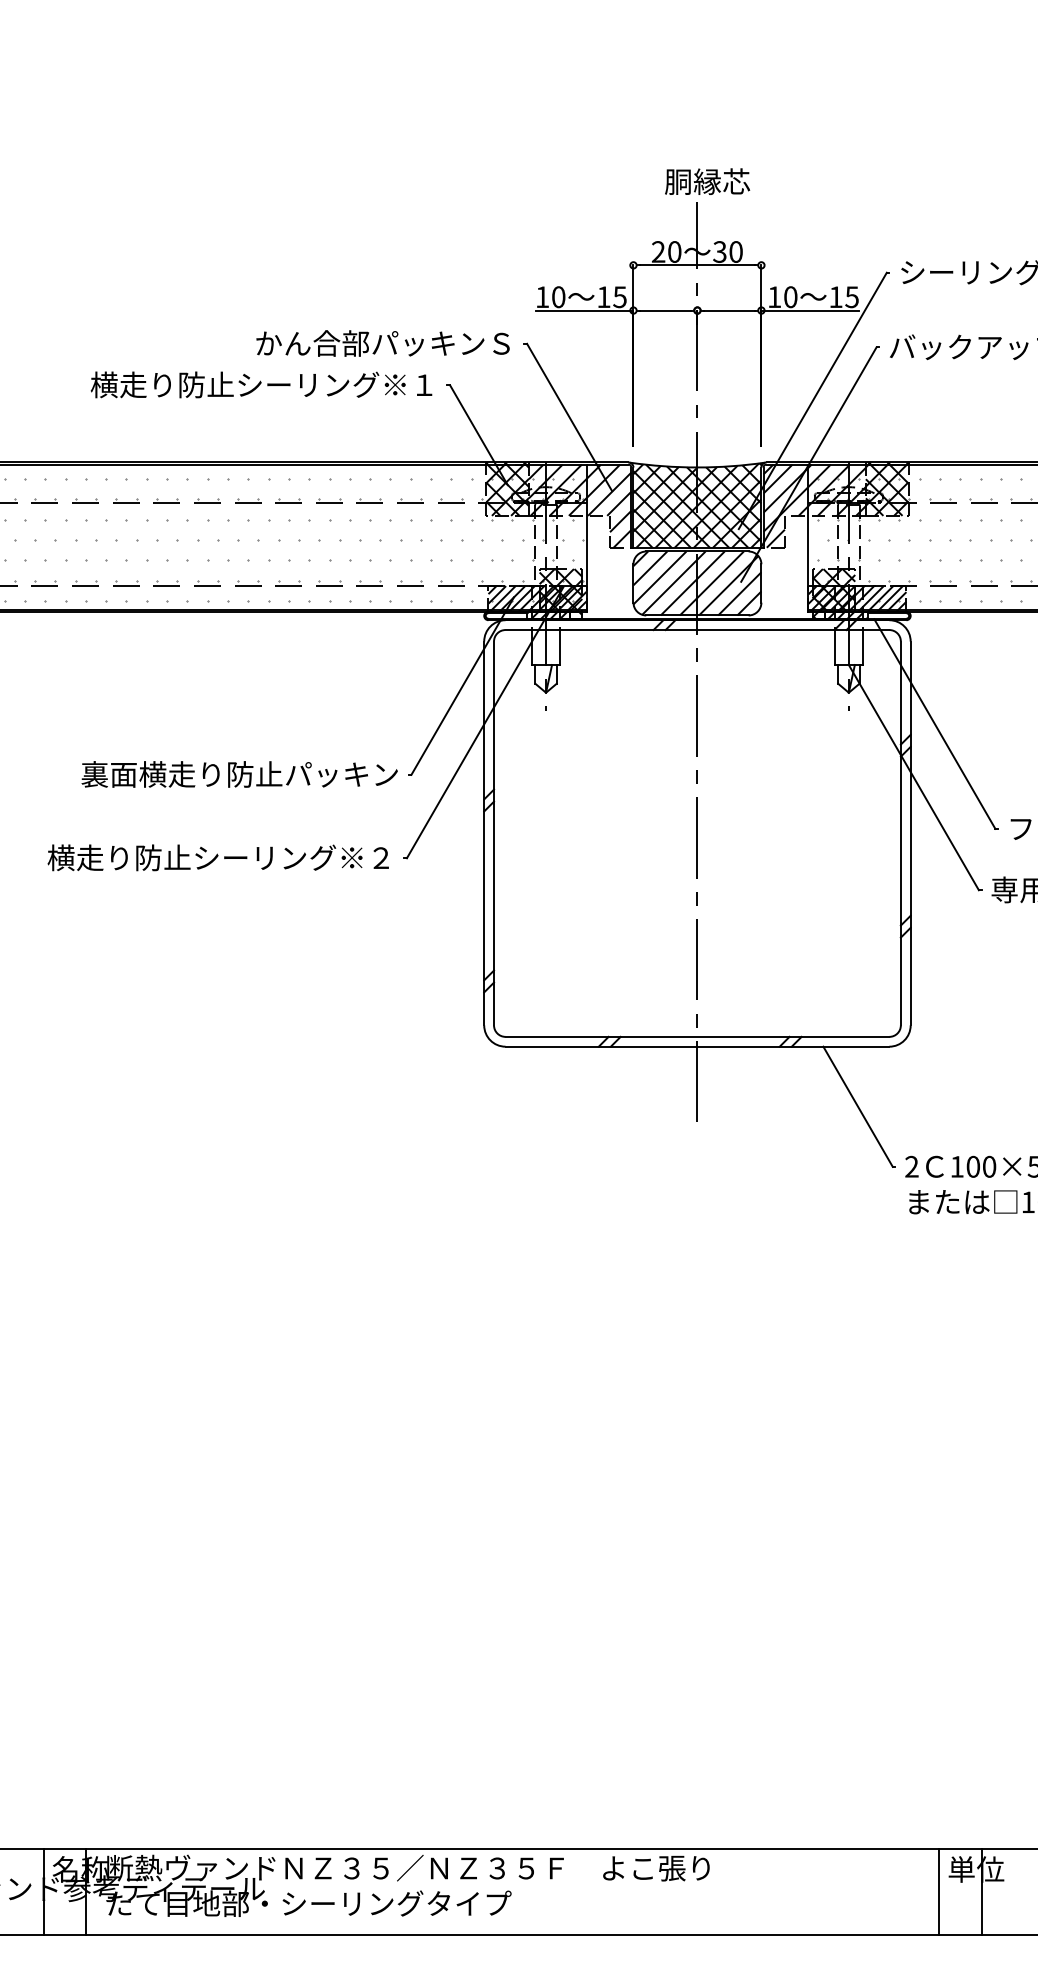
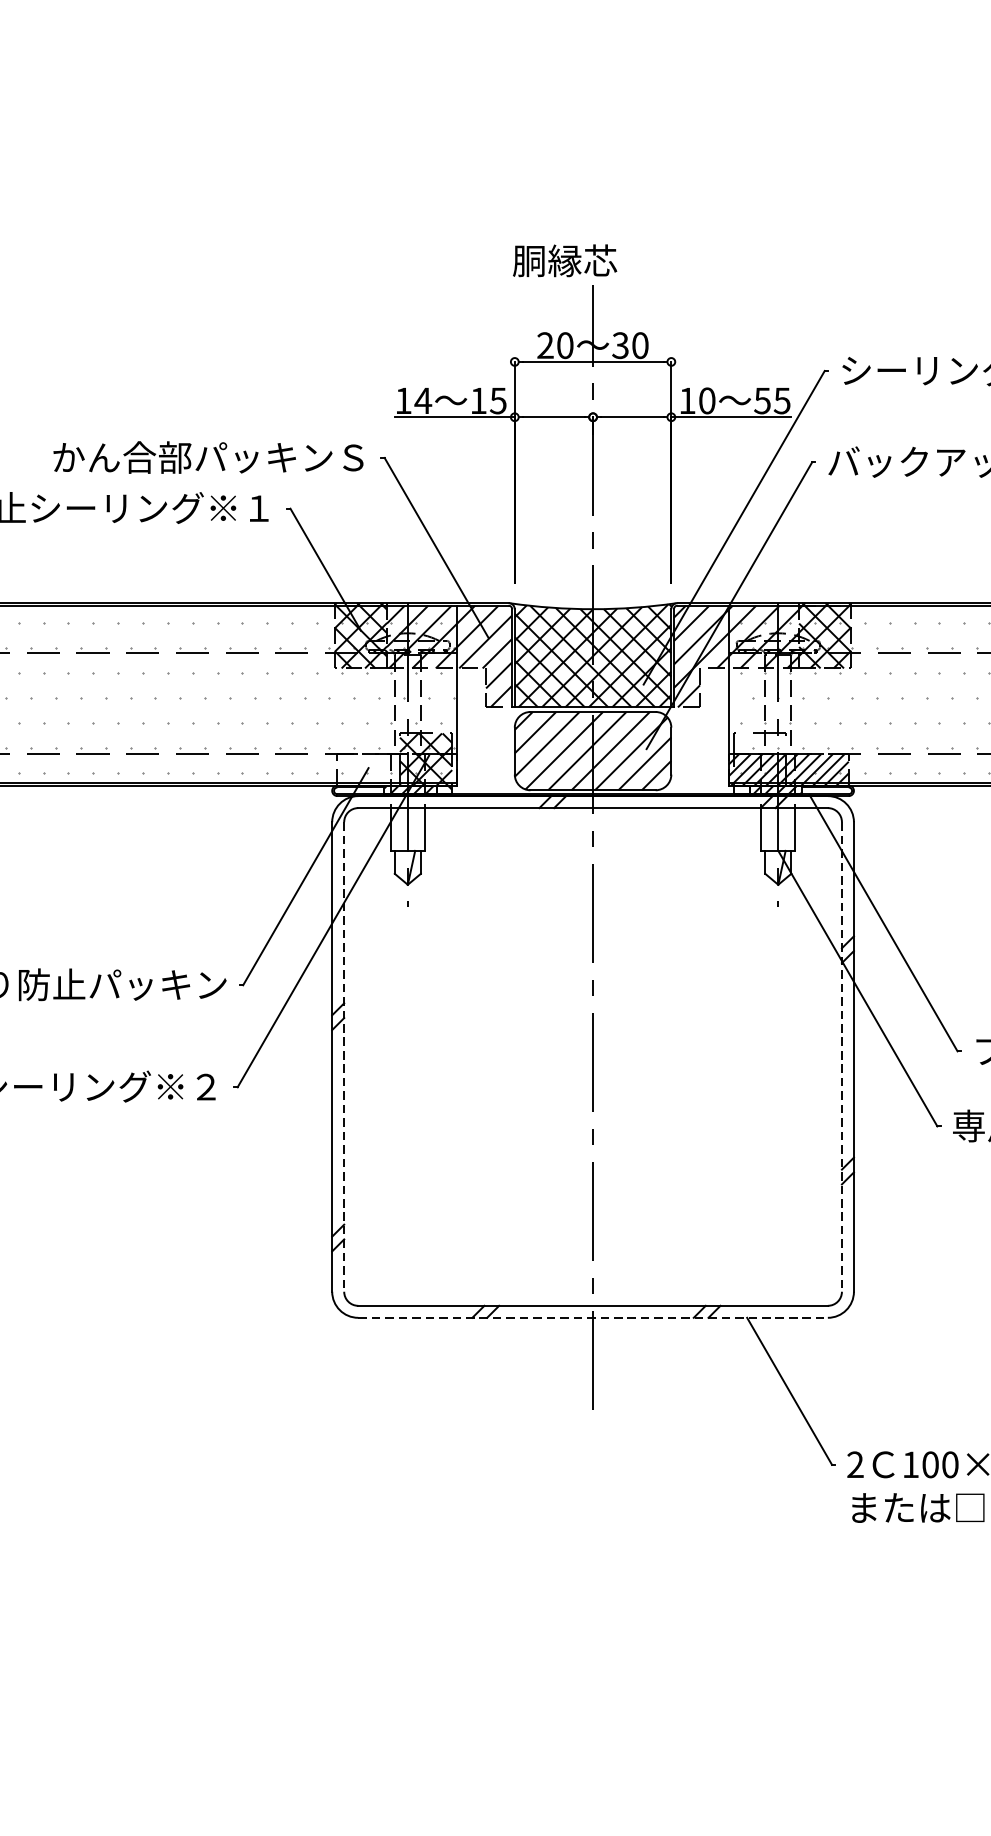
text: (707, 181) -> (565, 260), moved
text: (558, 297) -> (423, 401), 10 -> 14
text: (835, 297) -> (761, 401), 15 -> 55
hatch: (833, 593) -> (759, 763), removed
hatch: (537, 598) -> (397, 769), removed
line: (494, 833) -> (344, 1057), solid -> dashed
line: (900, 833) -> (841, 1057), solid -> dashed
line: (697, 1046) -> (593, 1317), solid -> dashed

